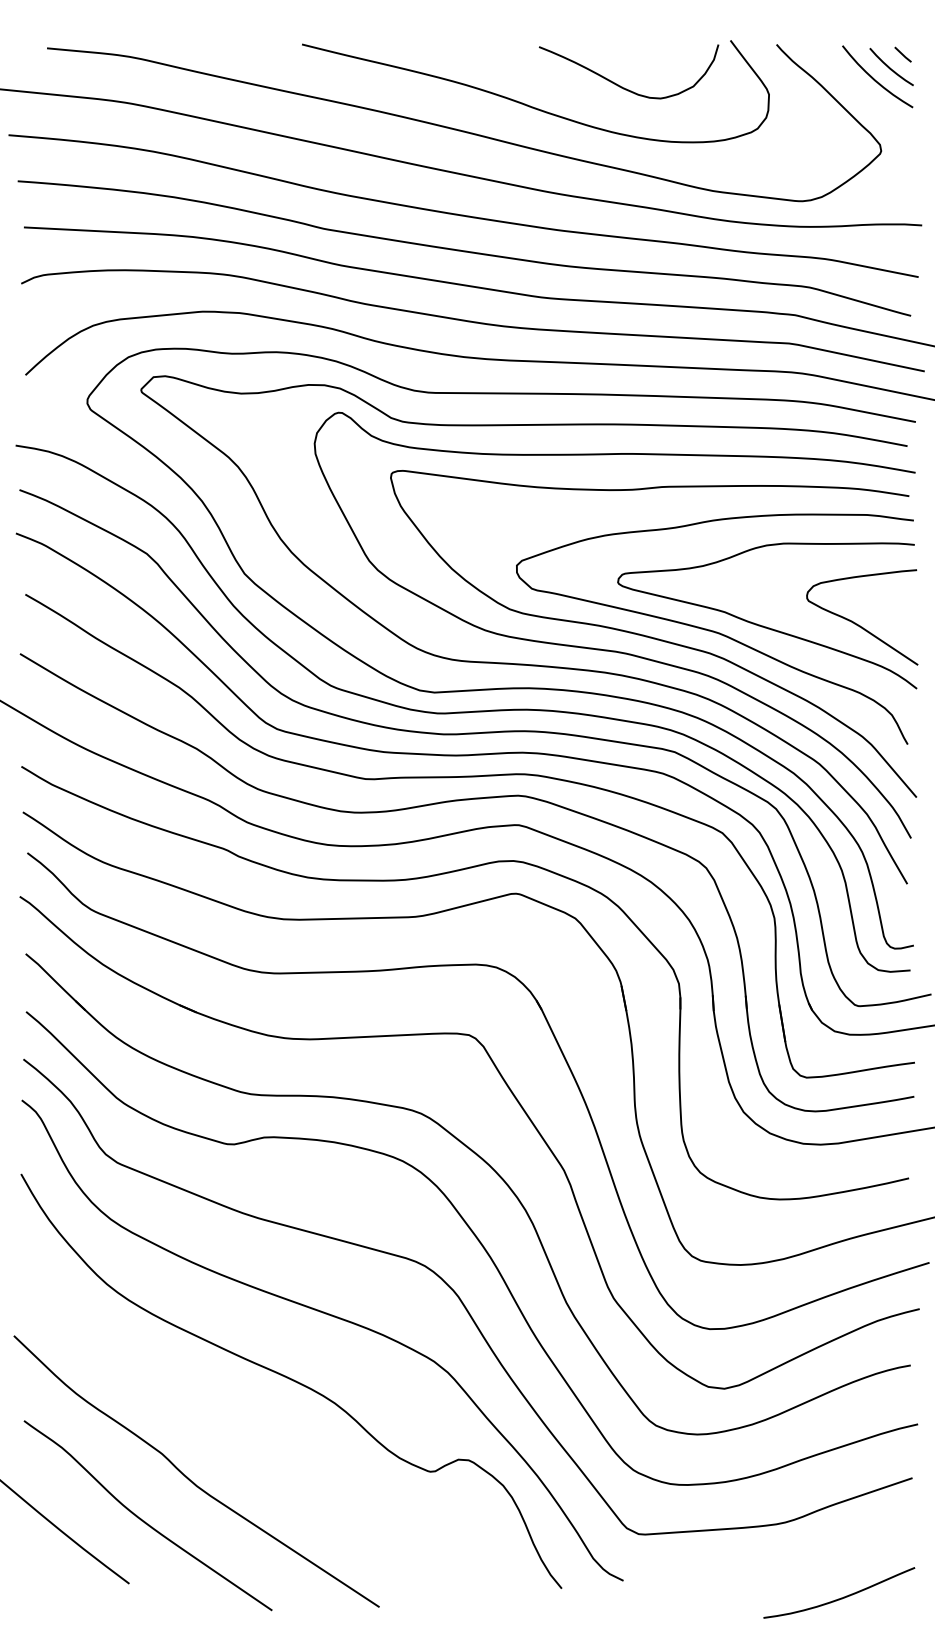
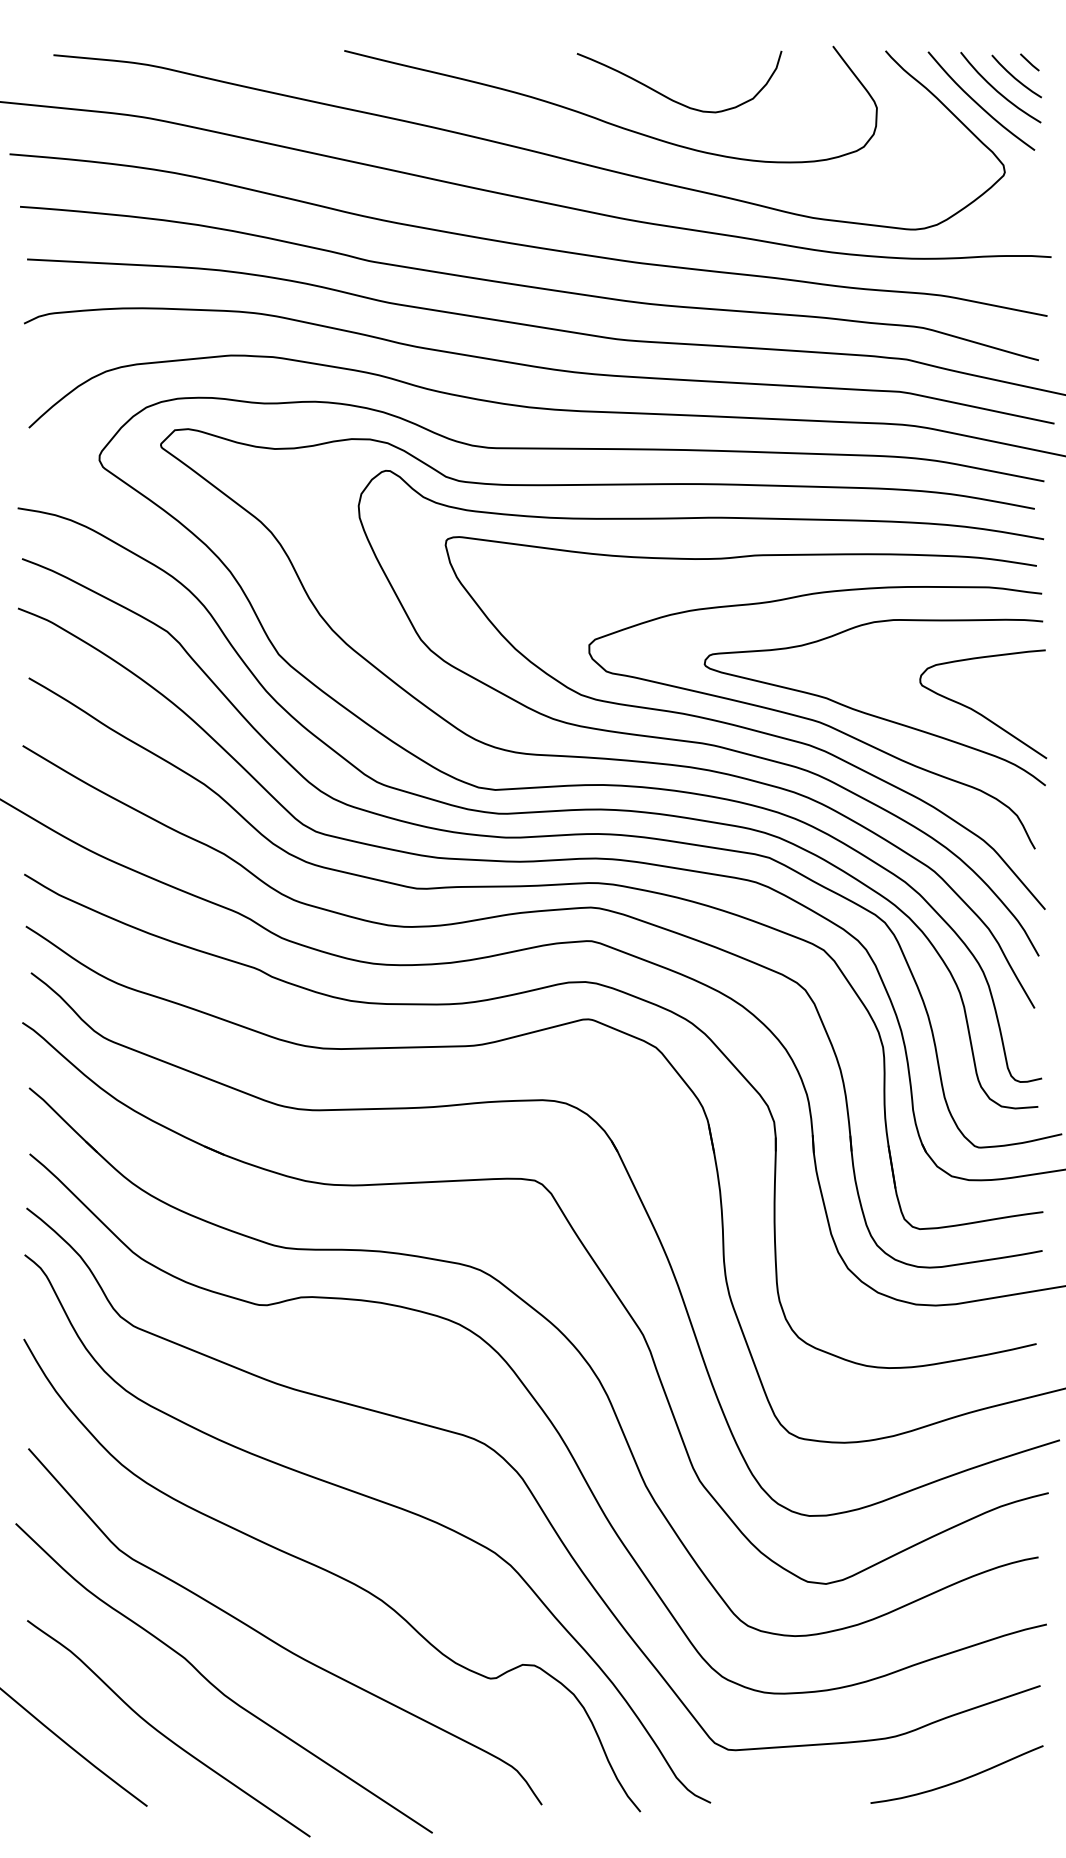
curve: (620, 85) -> (669, 97), moved
curve: (858, 90) -> (978, 103), added
curve: (242, 1439) -> (276, 1641), added
curve: (841, 1597) -> (959, 1779), moved

